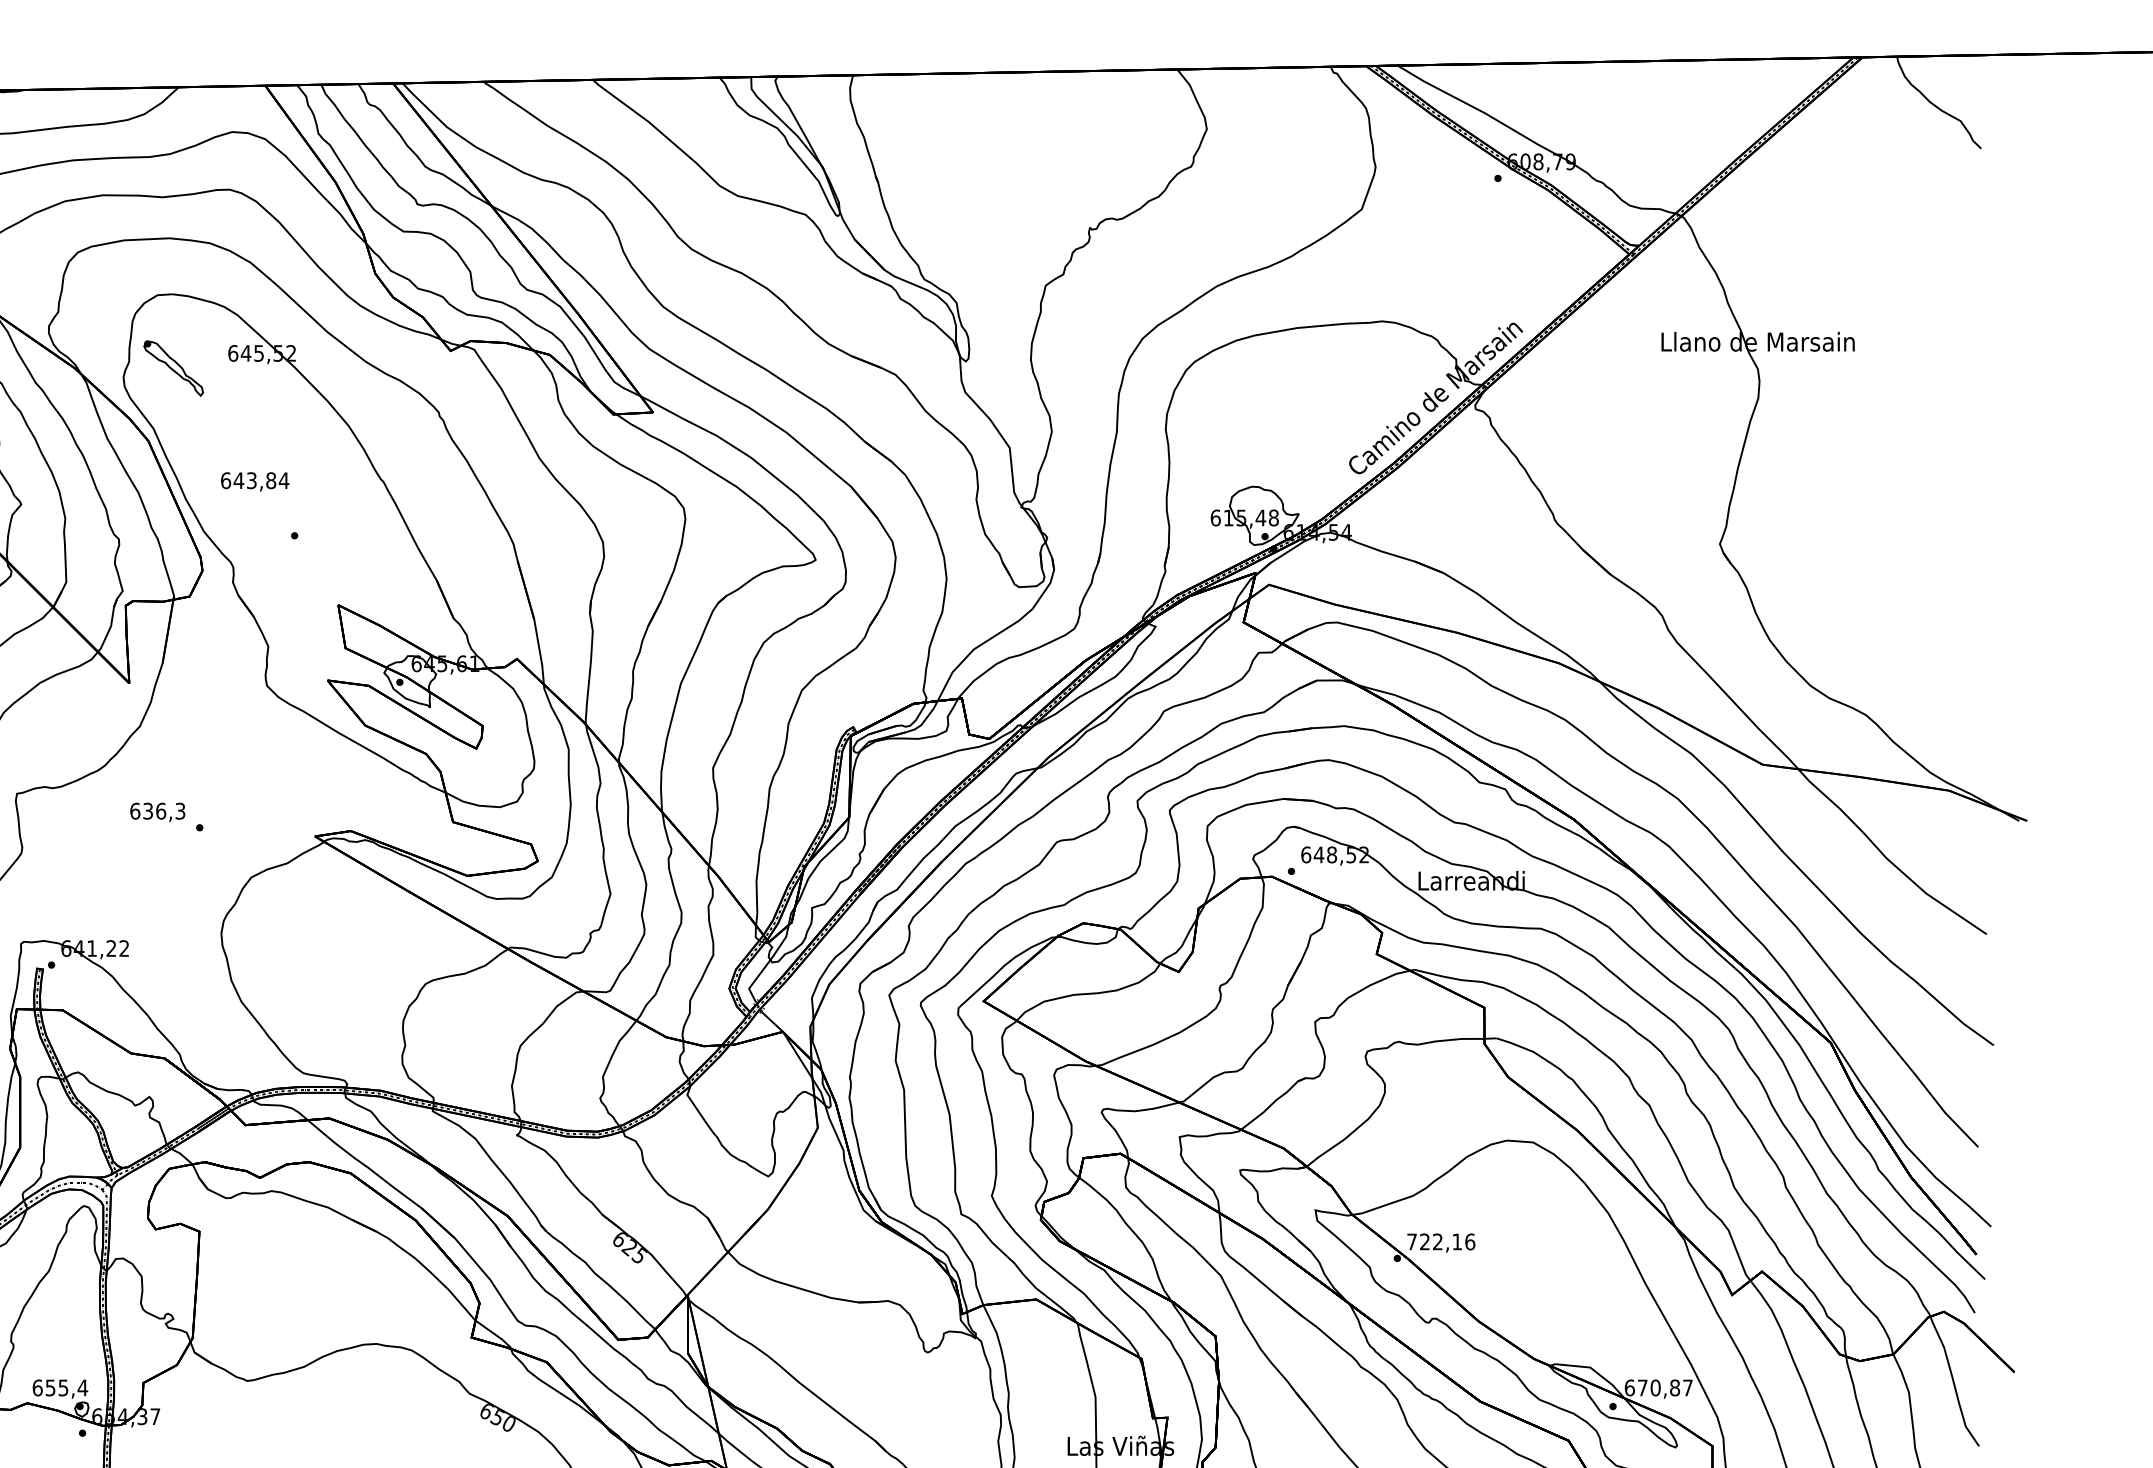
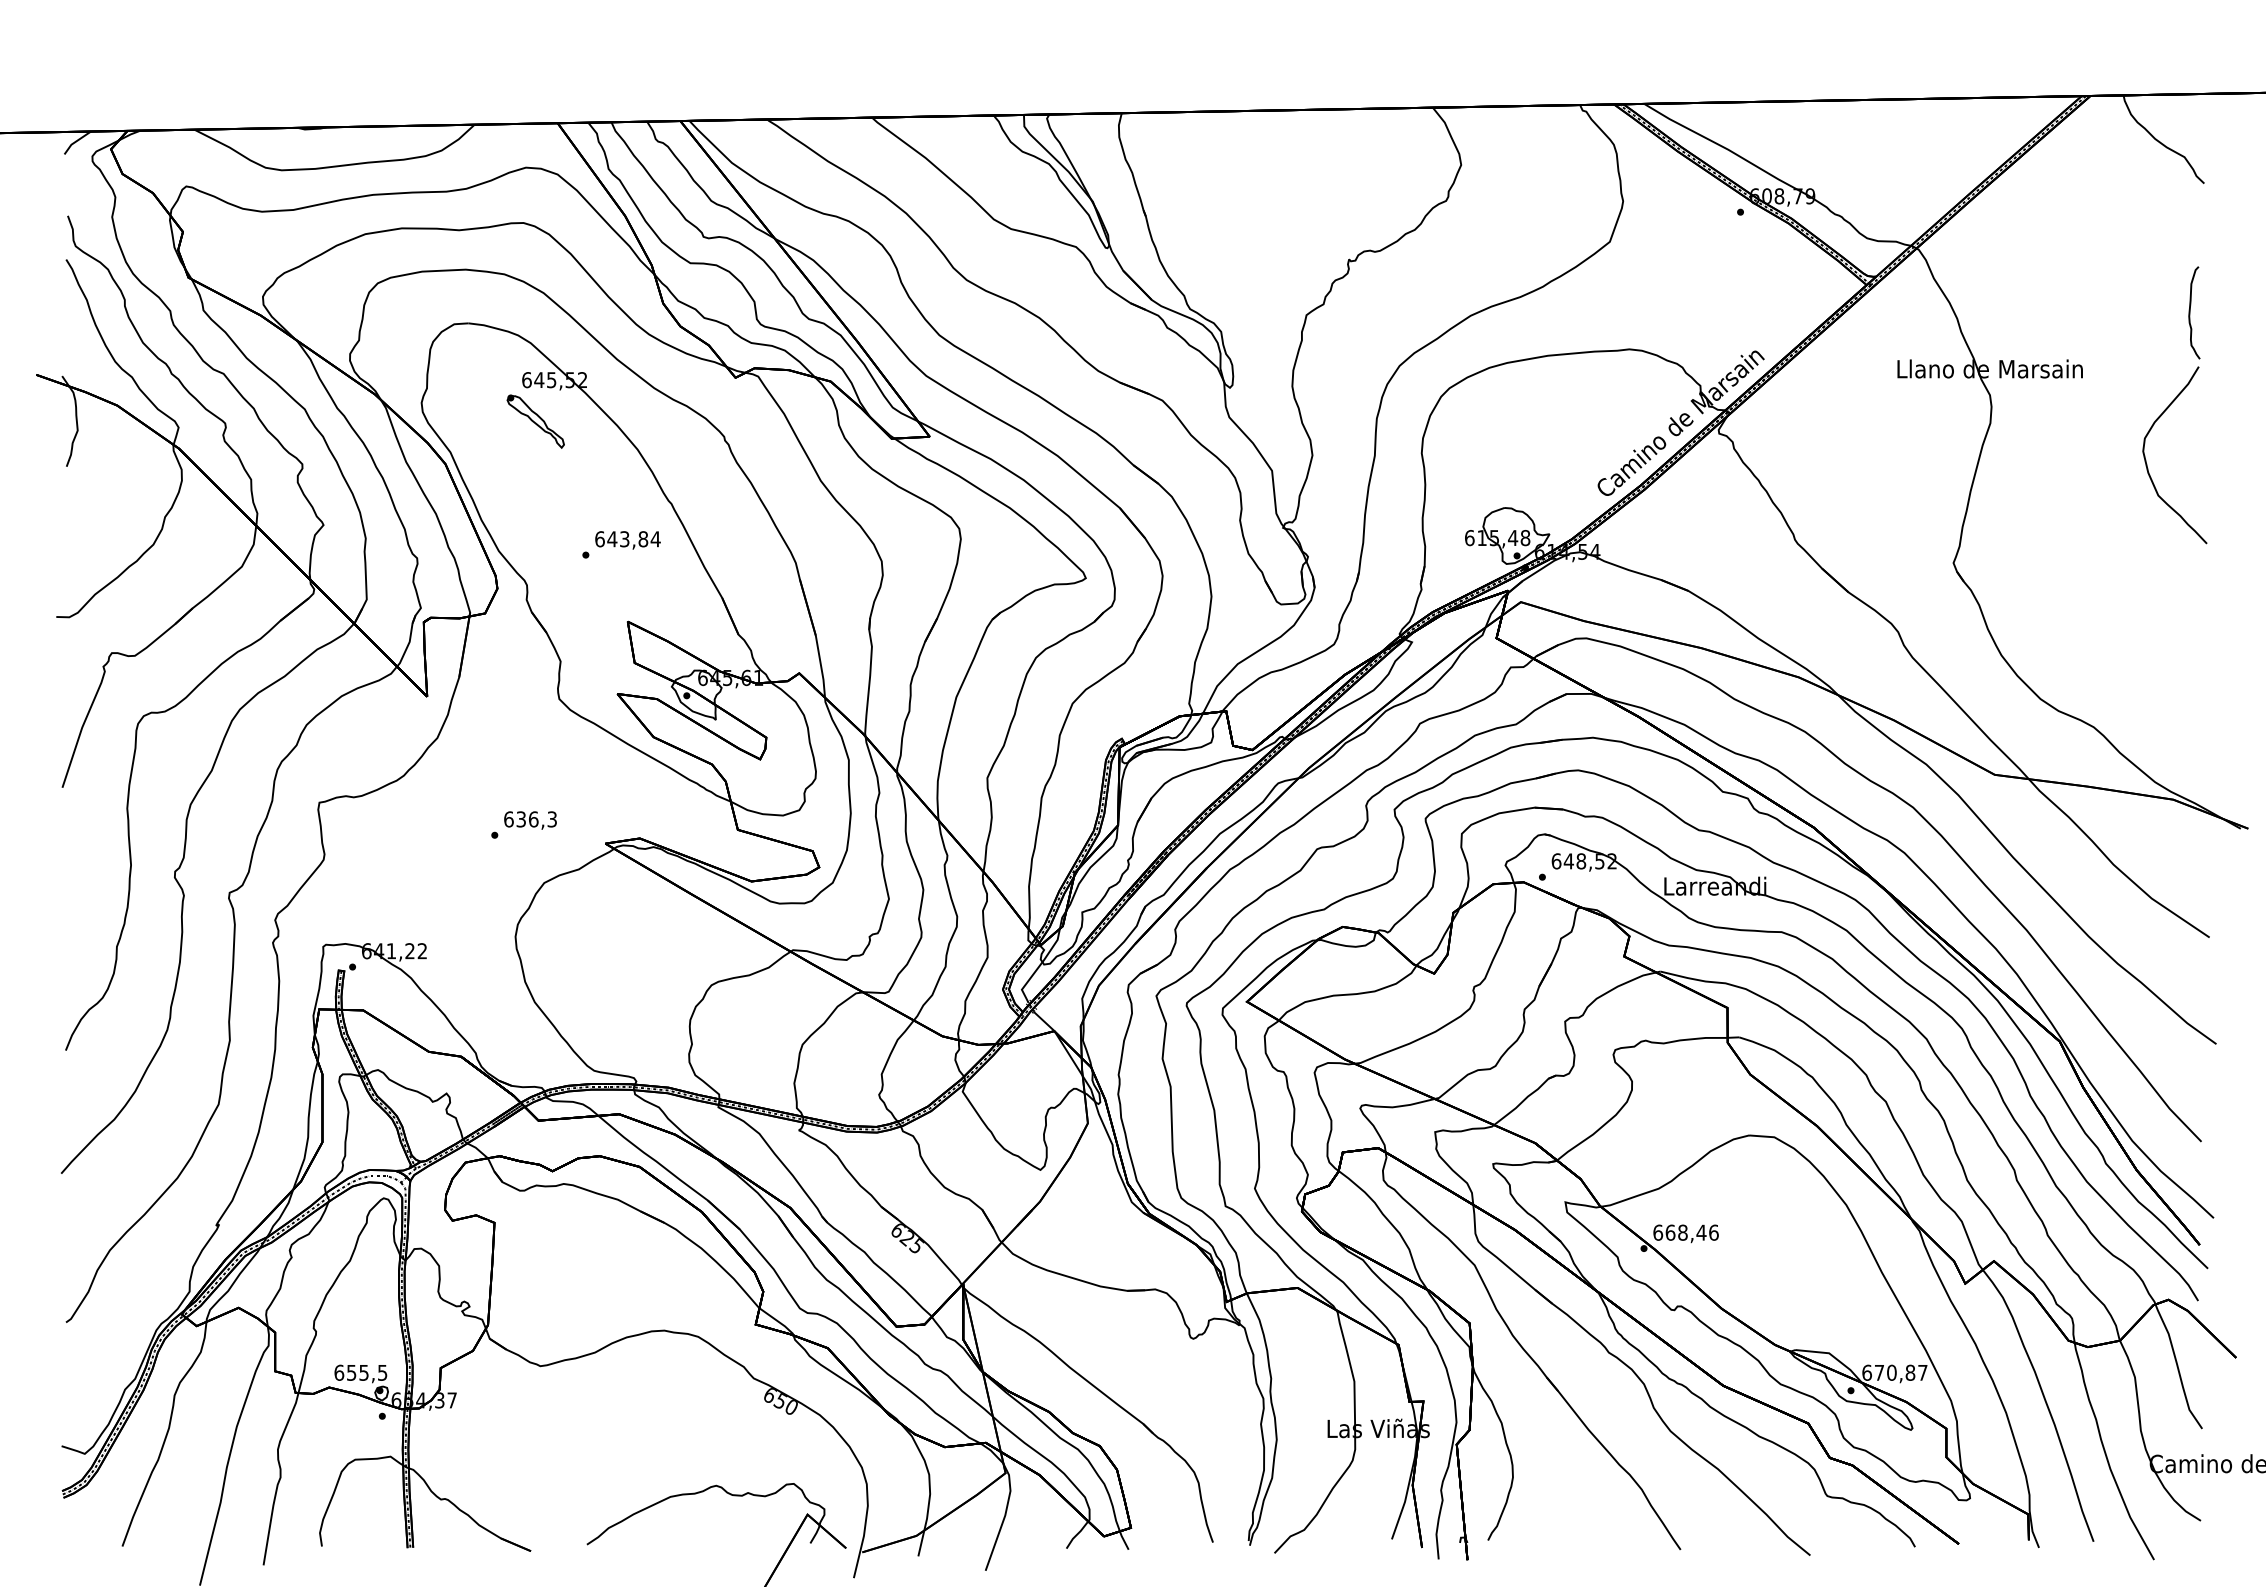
part: (173, 368) -> (535, 421), moved
part: (1950, 379) -> (2174, 405), added
text: (254, 481) -> (627, 540), moved
text: (157, 812) -> (530, 820), moved
text: (1434, 1241) -> (1679, 1232), 722,16 -> 668,46
text: (82, 1387) -> (382, 1372), 655,4 -> 655,5

